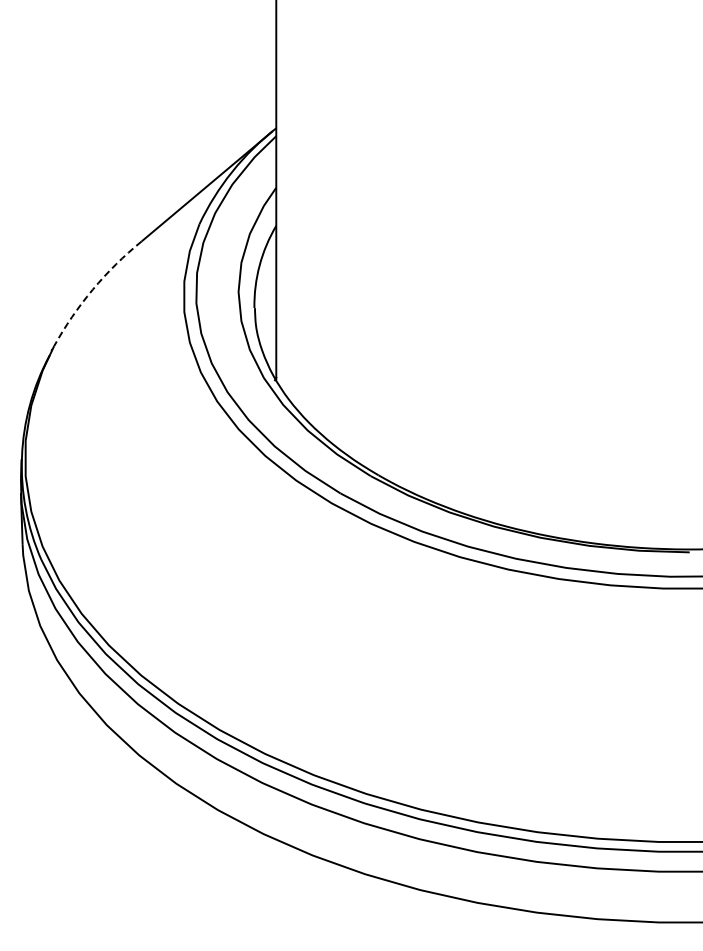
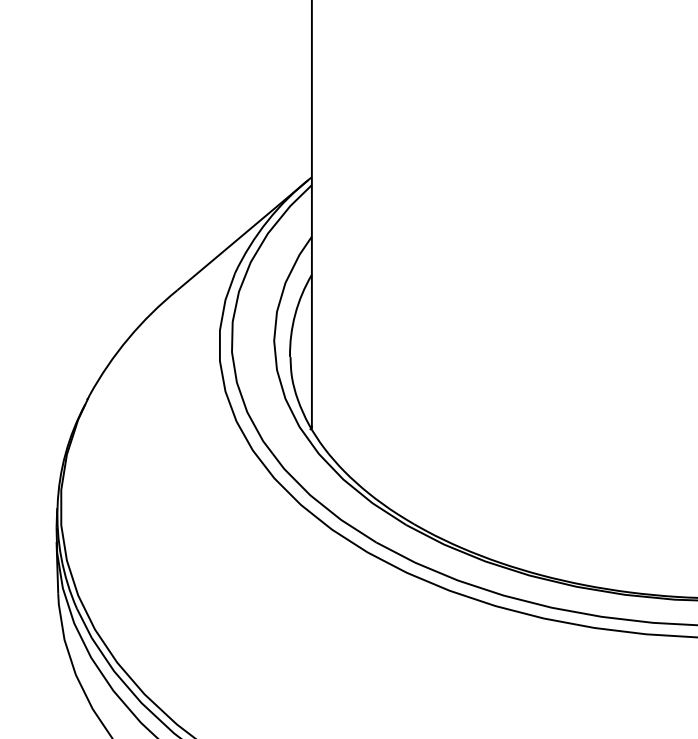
arc: (92, 289) -> (128, 338), dashed -> solid

